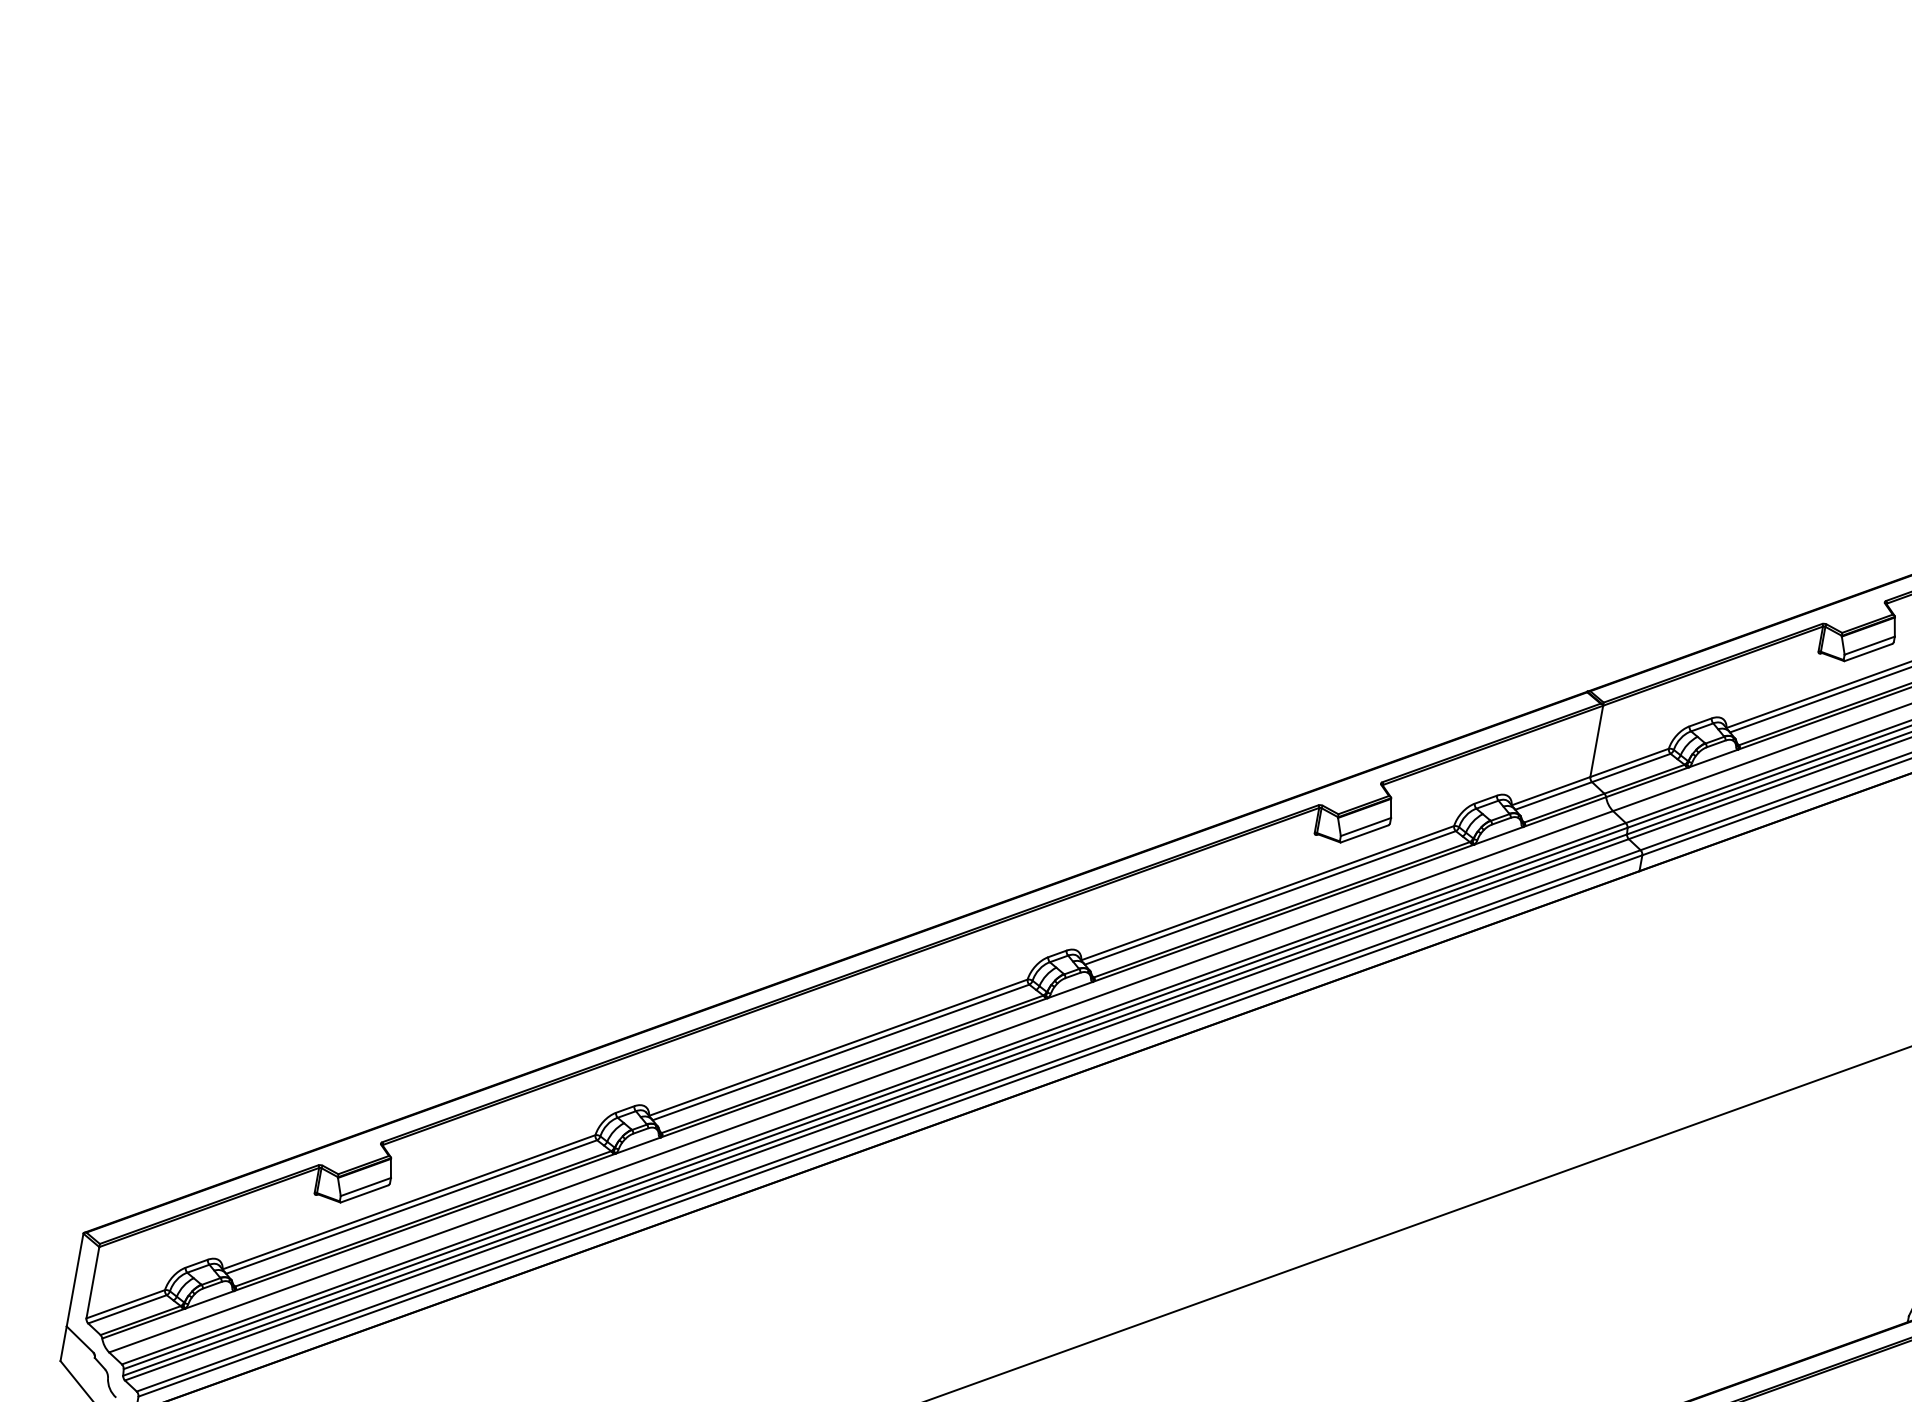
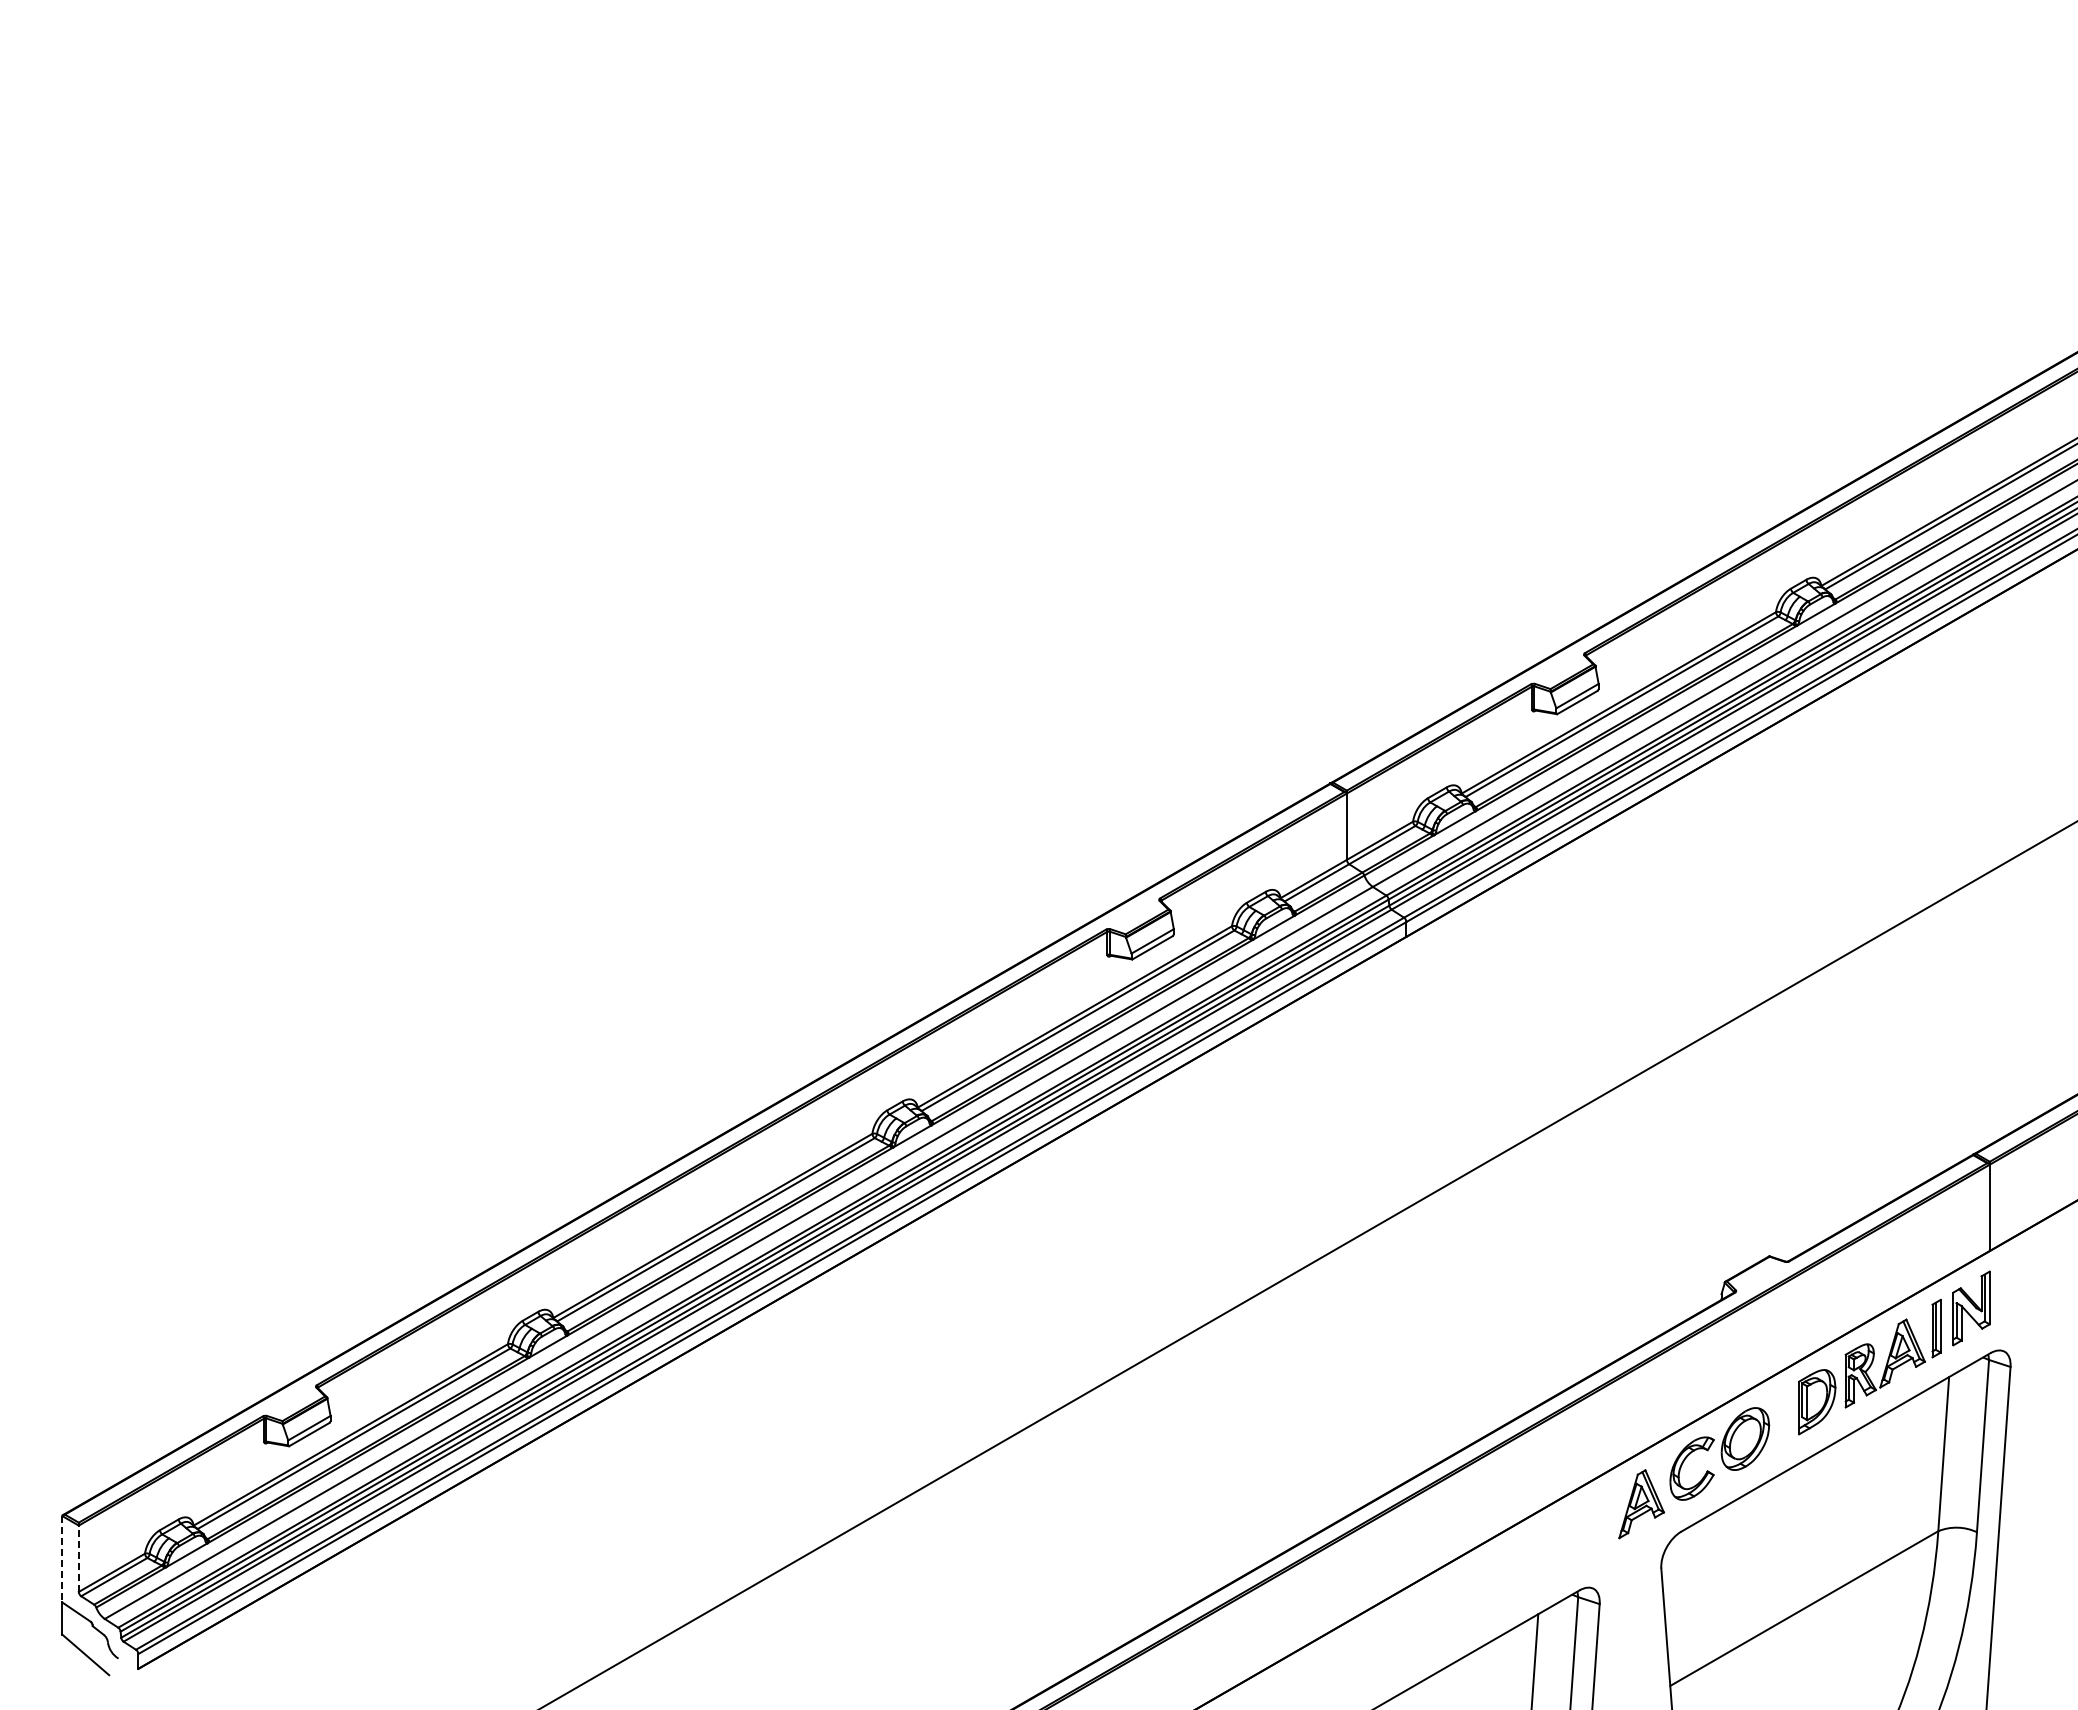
line: (75, 1280) -> (62, 1559), solid -> dashed
line: (92, 1282) -> (78, 1558), solid -> dashed

